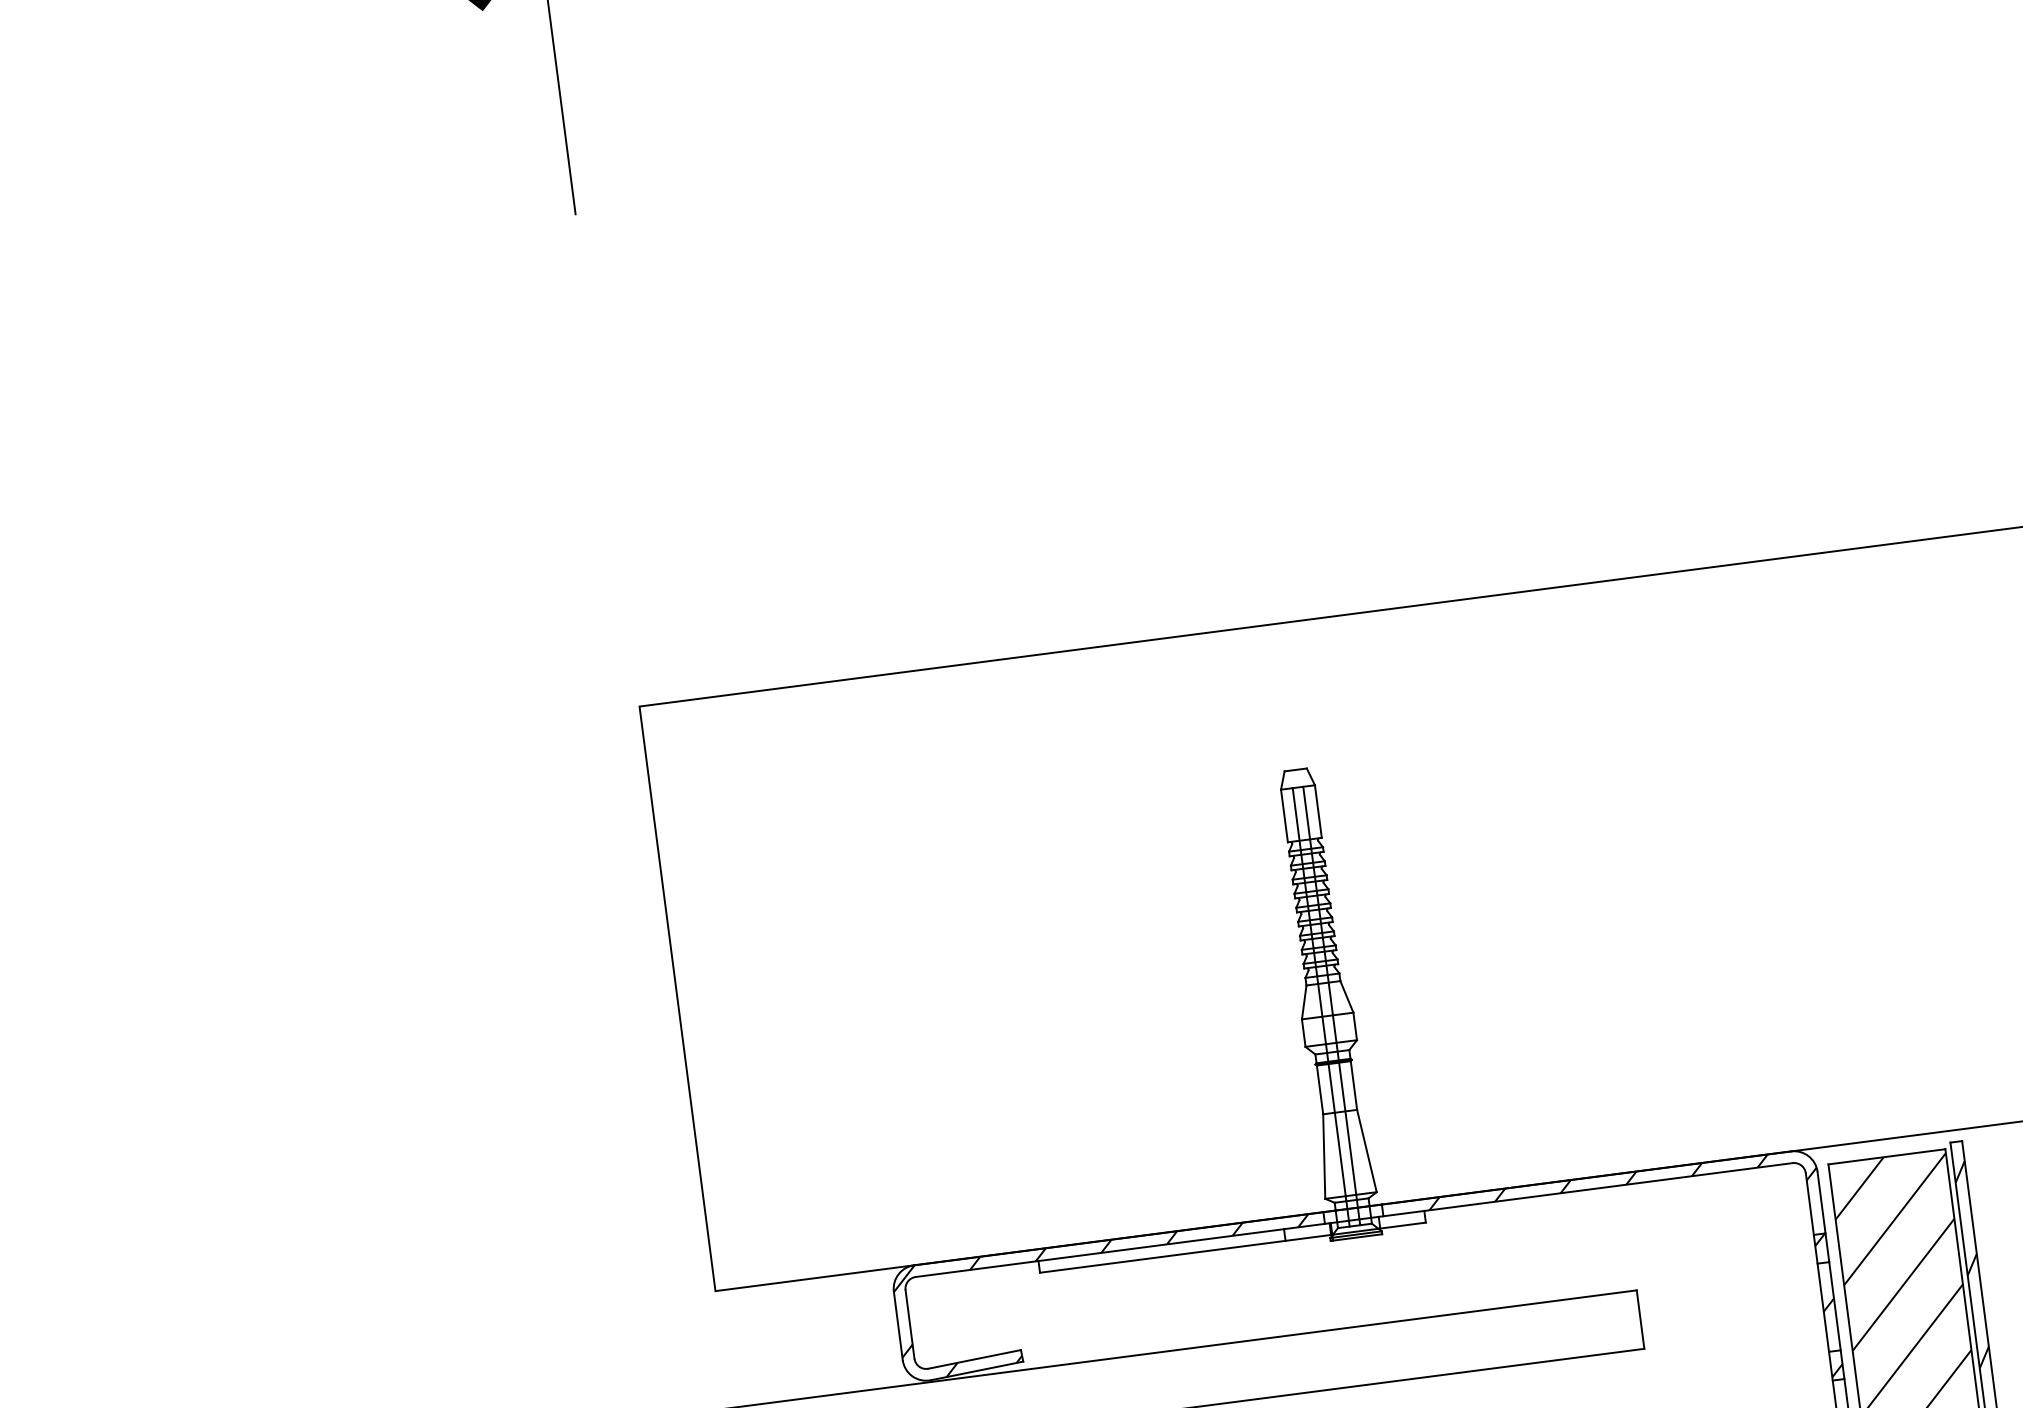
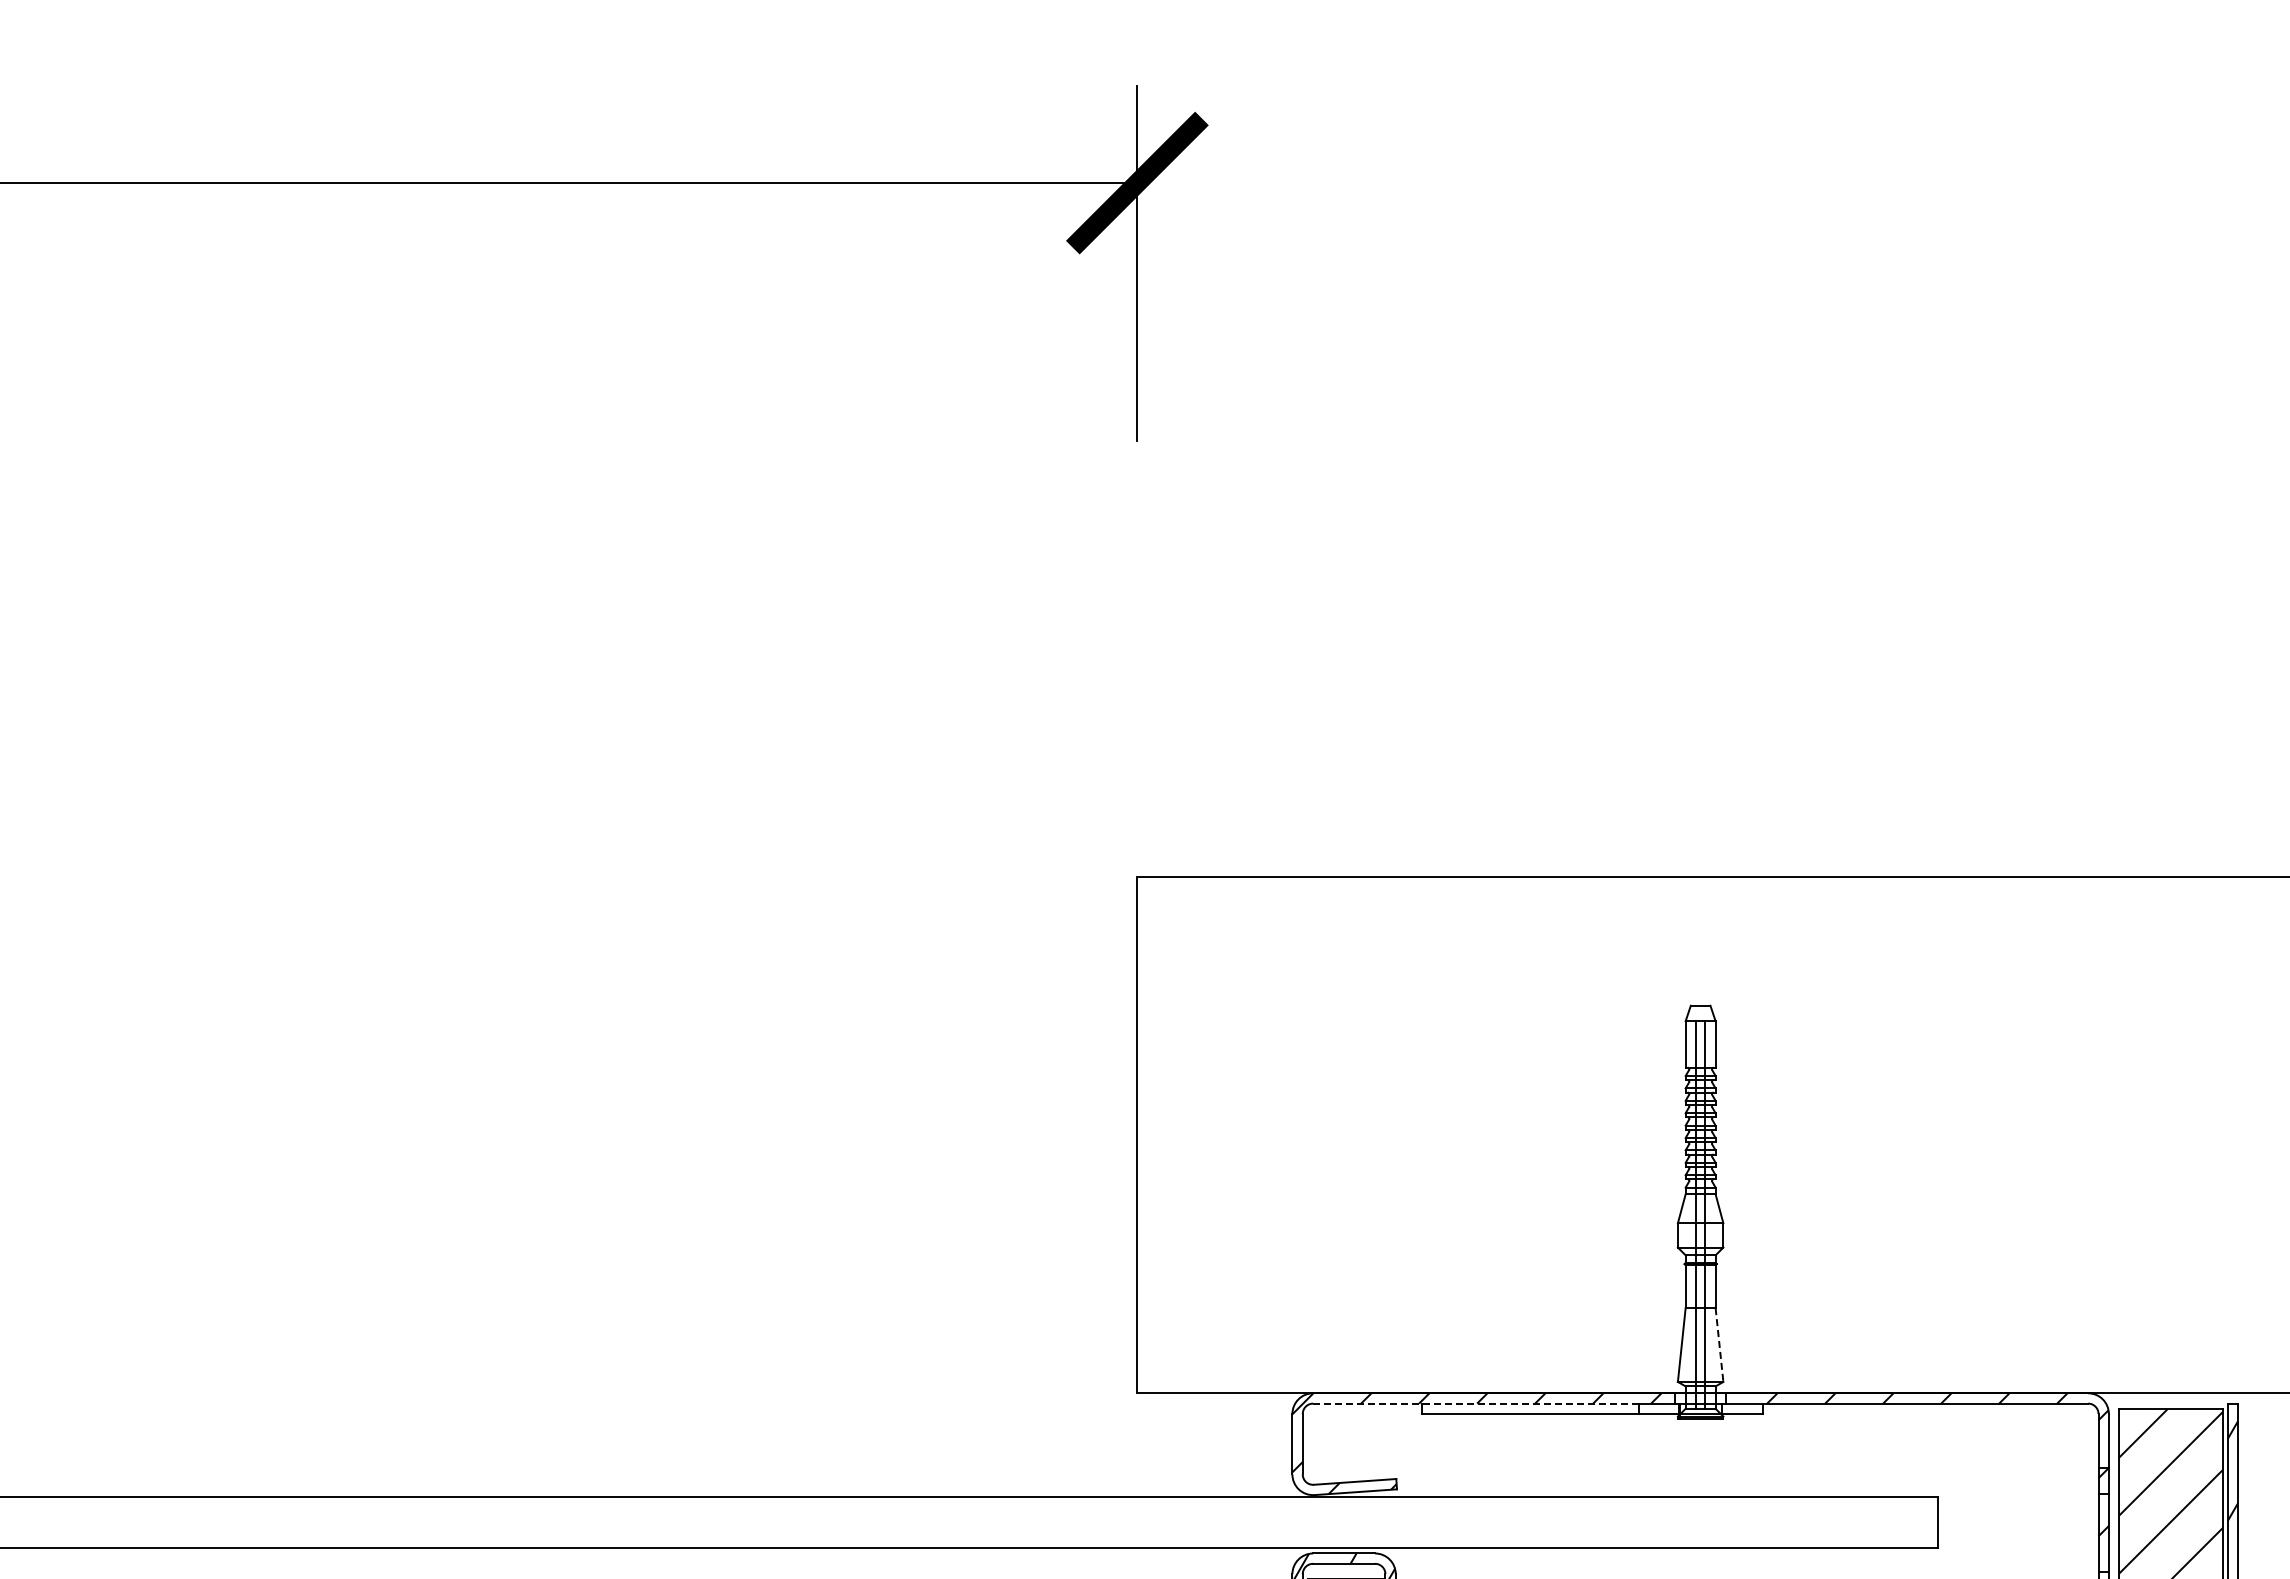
line: (1366, 1151) -> (1719, 1345), solid -> dashed
line: (1099, 1252) -> (1475, 1403), solid -> dashed

